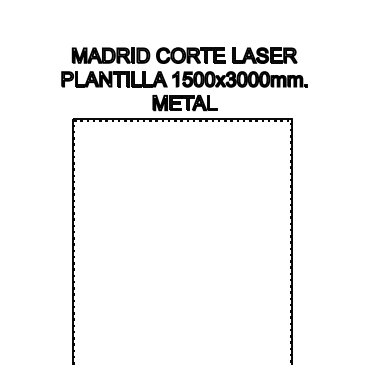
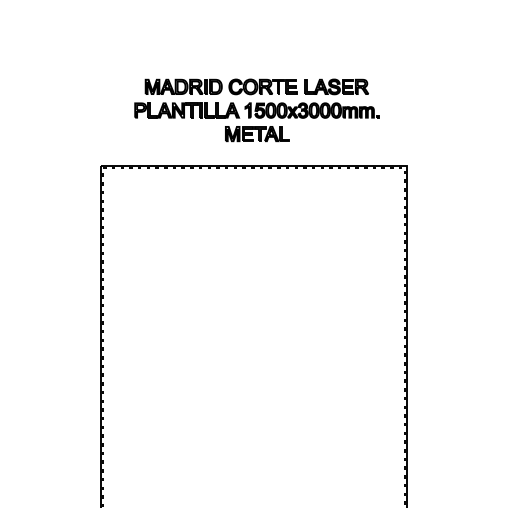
part: (184, 79) -> (256, 110), size x0.71

